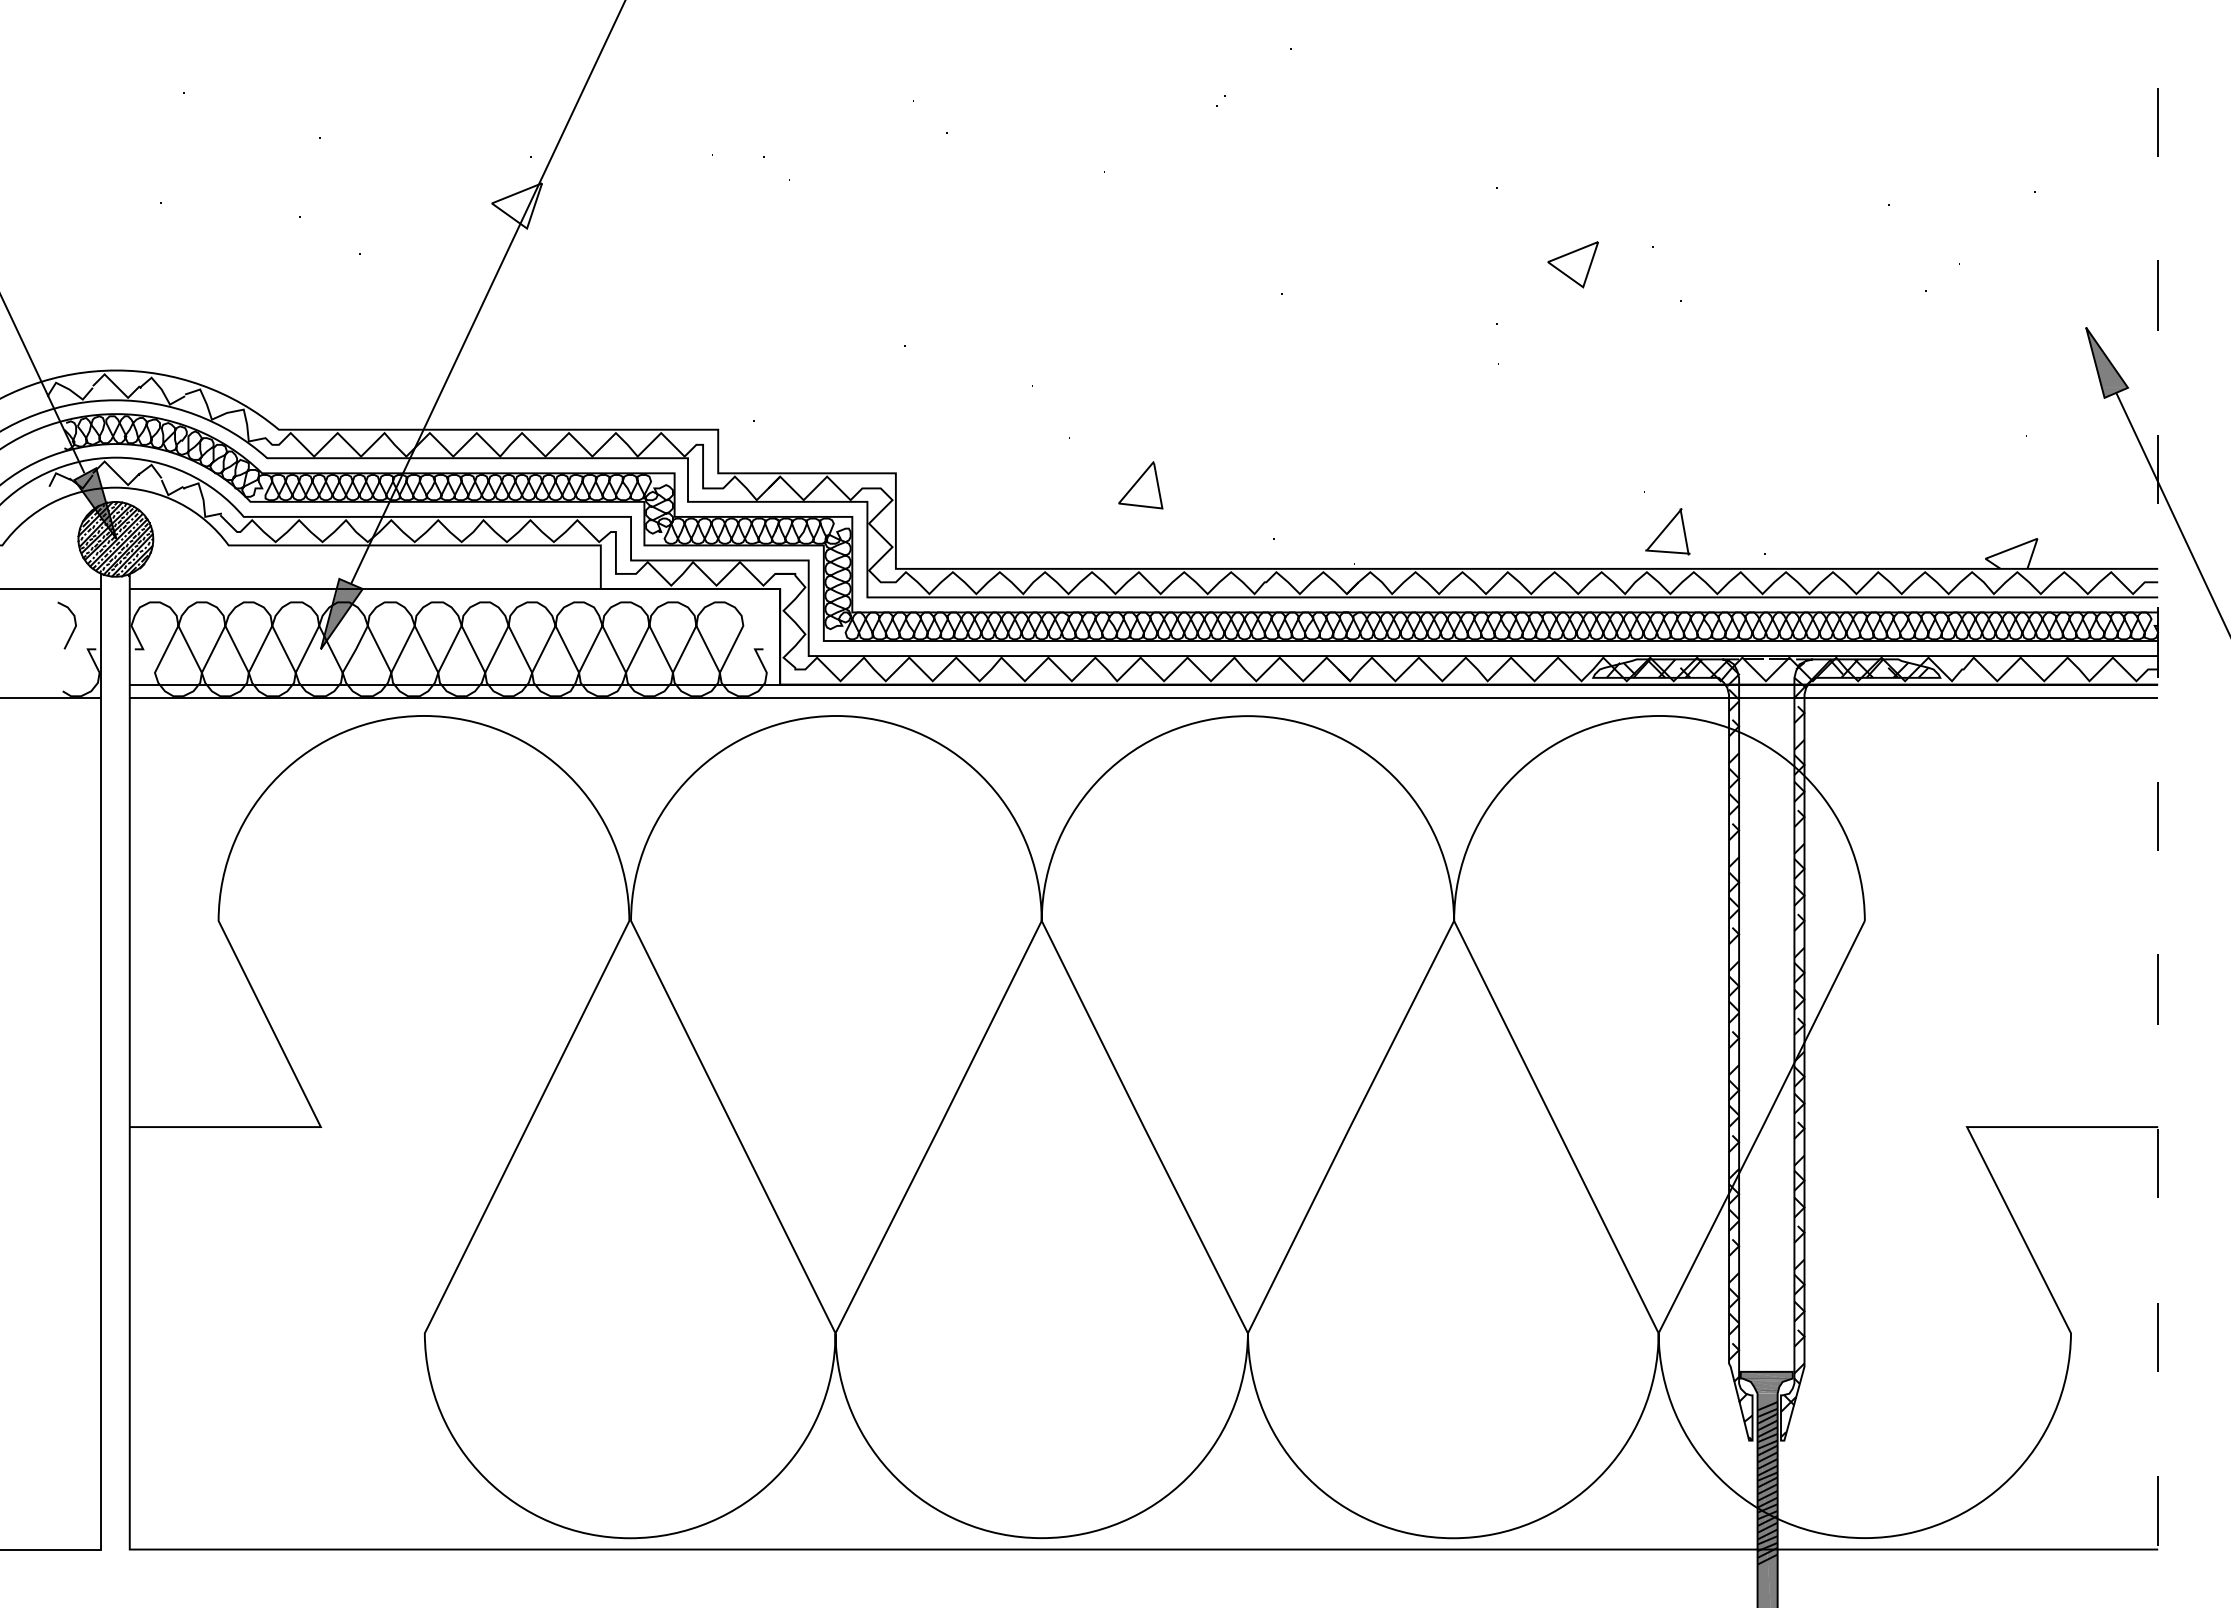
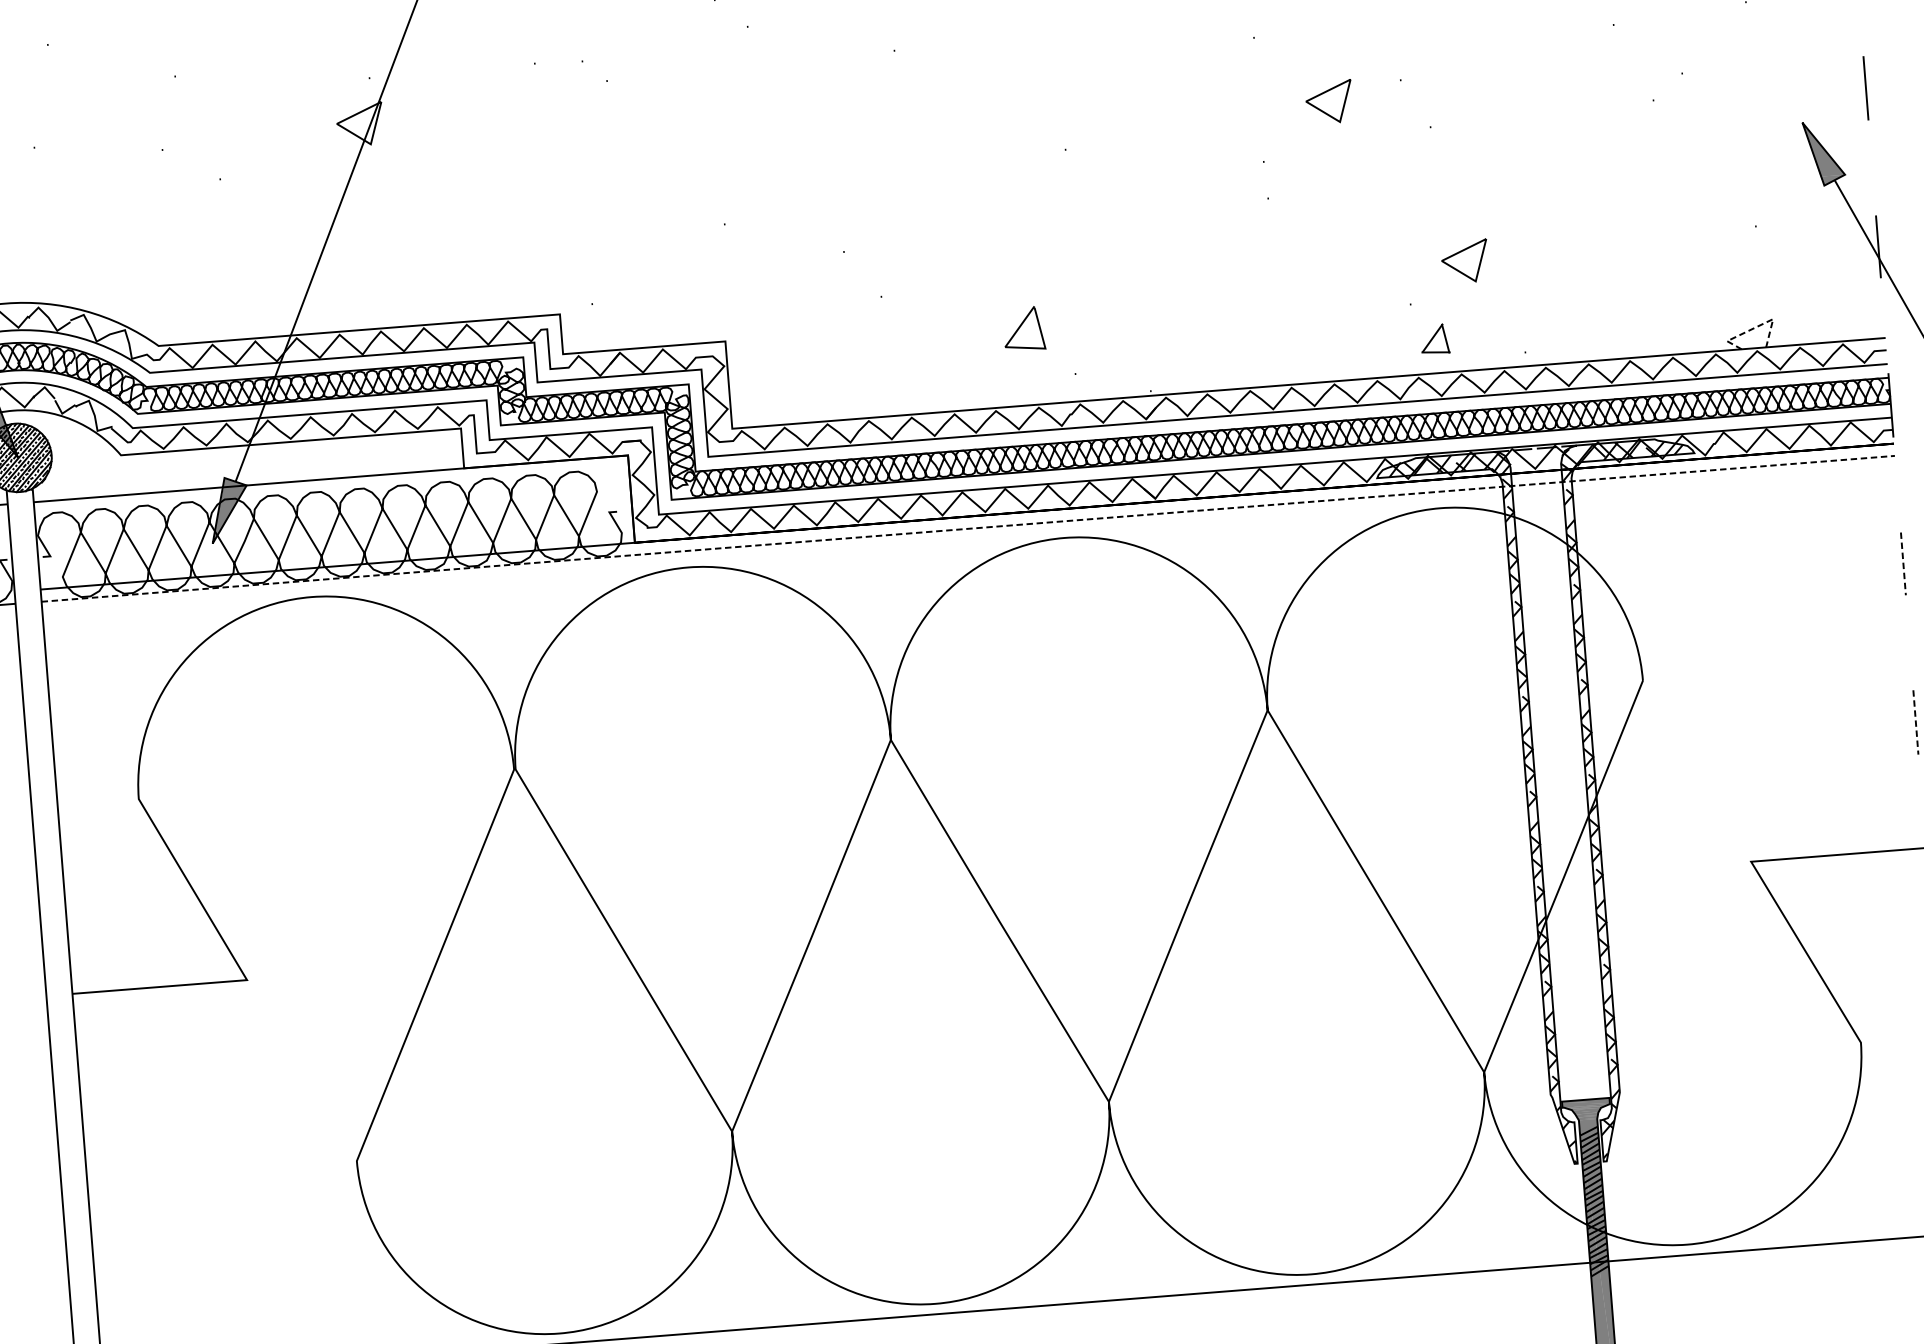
part: (1706, 449) -> (1464, 261), added
line: (1136, 484) -> (1020, 328), moved
part: (1667, 531) -> (1434, 339), size x0.7
line: (2018, 546) -> (1756, 327), solid -> dashed
line: (1144, 697) -> (968, 528), solid -> dashed
line: (2158, 816) -> (1903, 564), solid -> dashed
line: (2158, 990) -> (1916, 723), solid -> dashed

